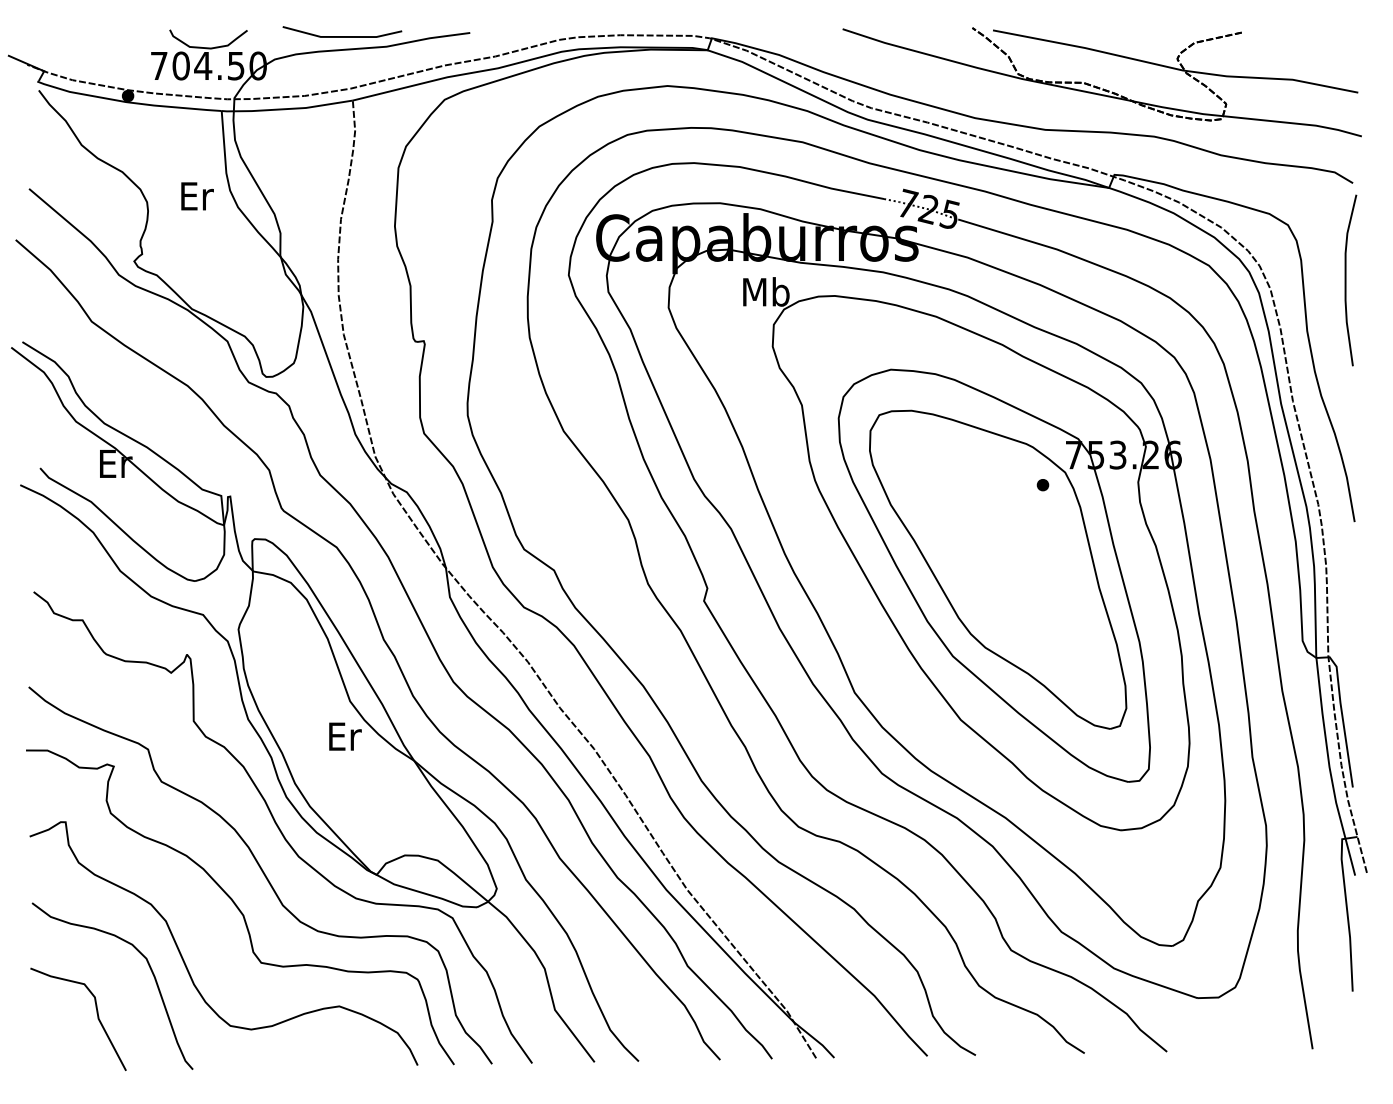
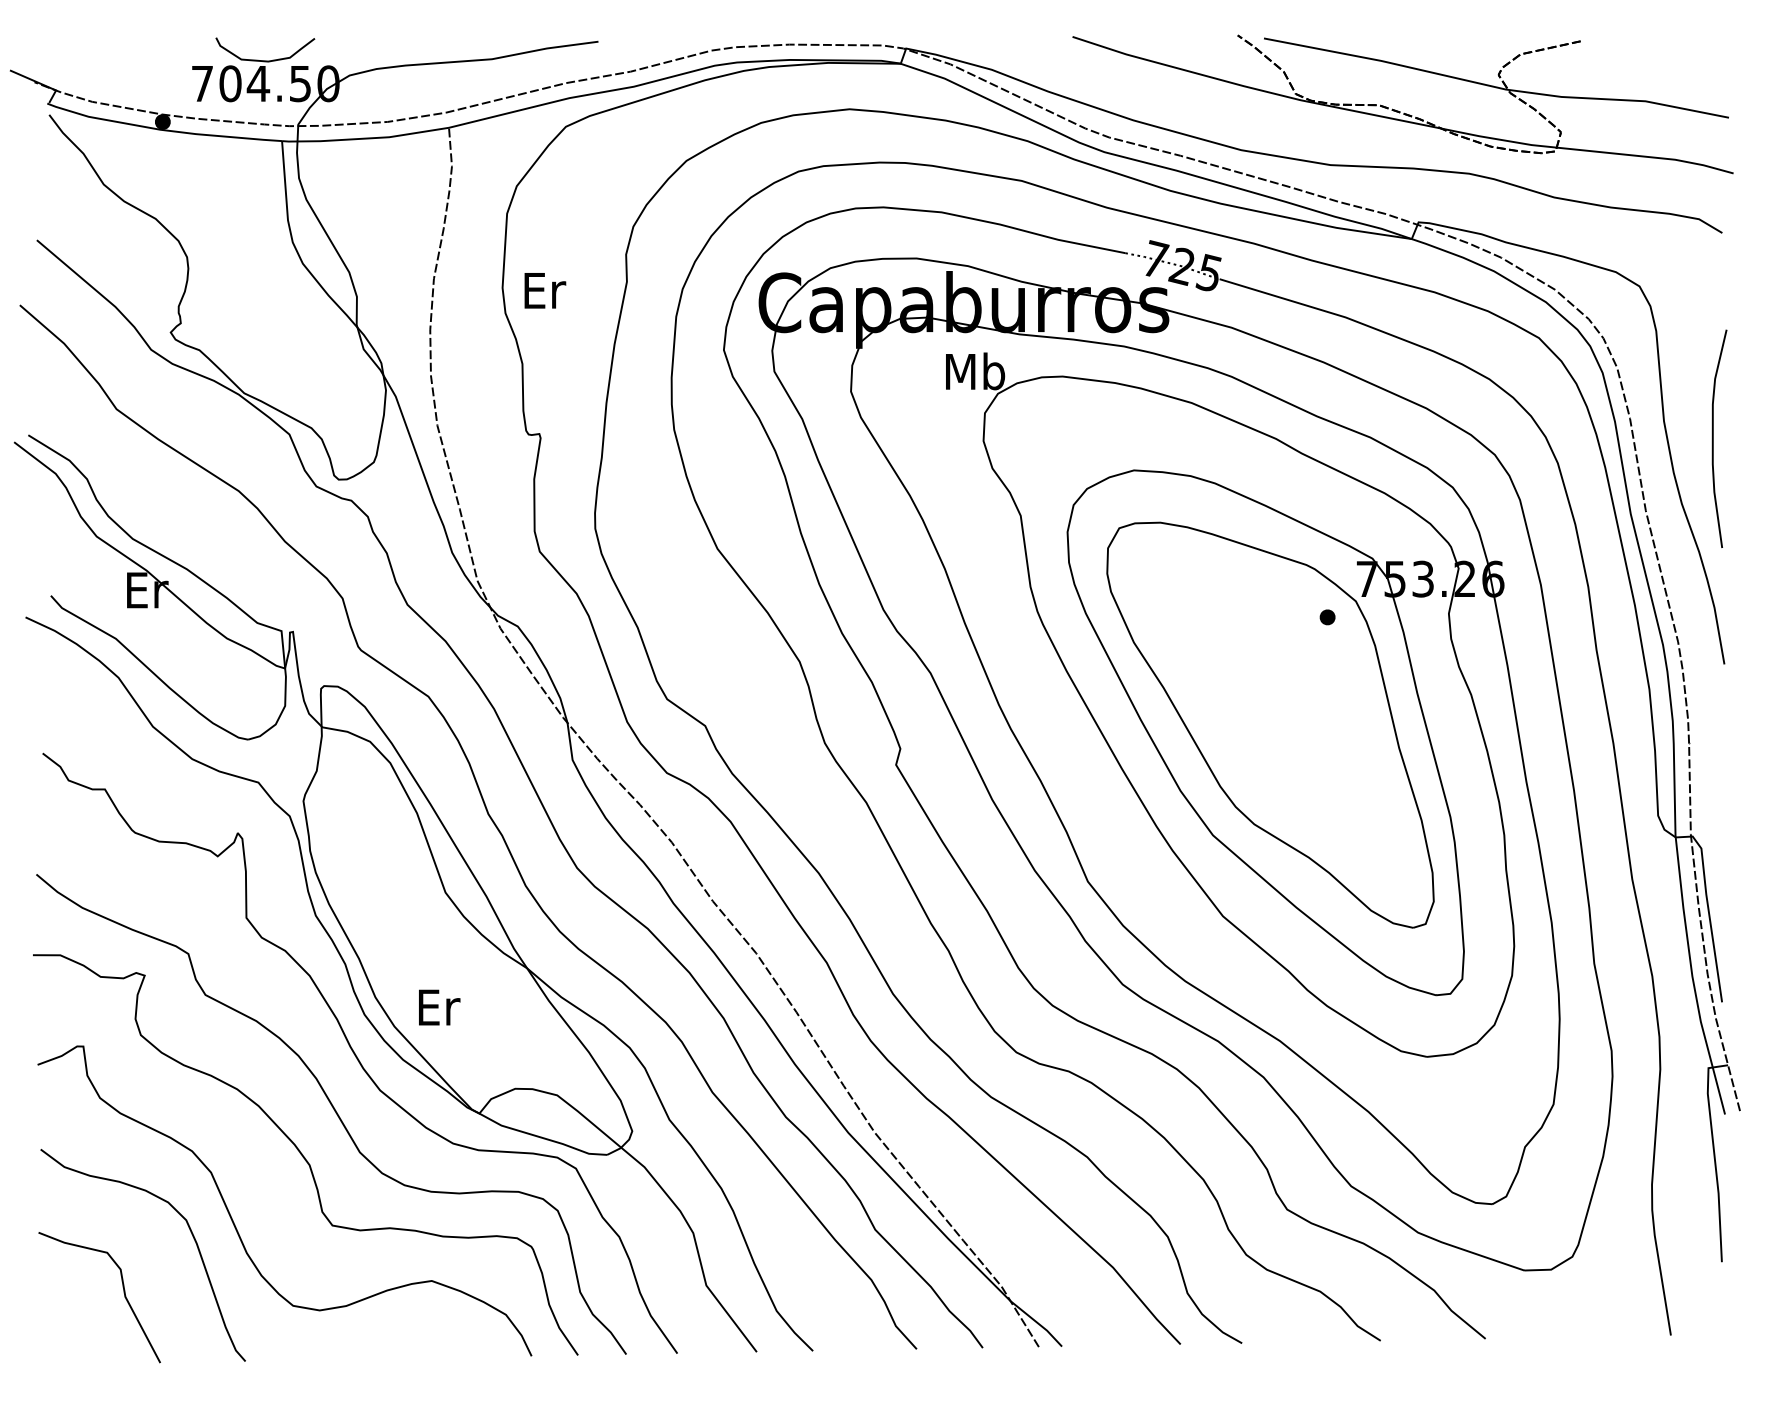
line: (342, 35) -> (435, 45), removed
text: (197, 196) -> (545, 290), moved
curve: (1346, 280) -> (1713, 438), moved
text: (345, 736) -> (439, 1007), moved

